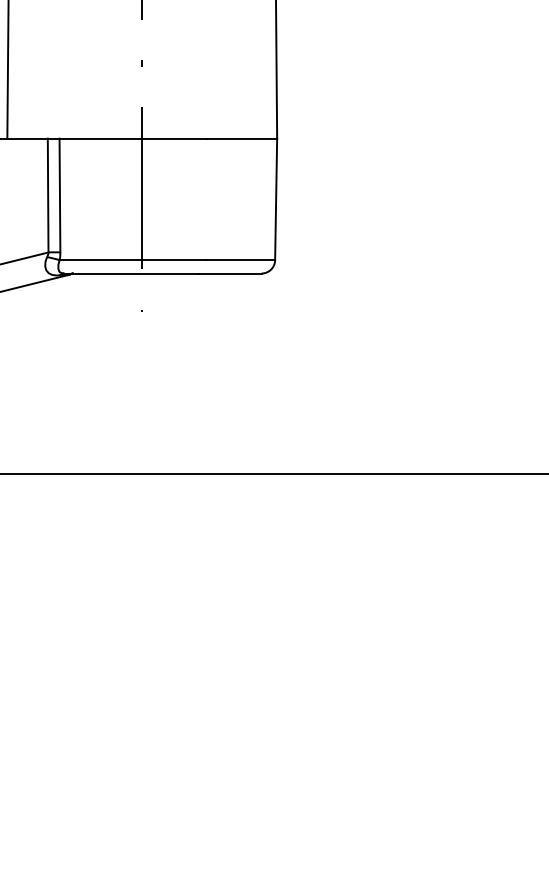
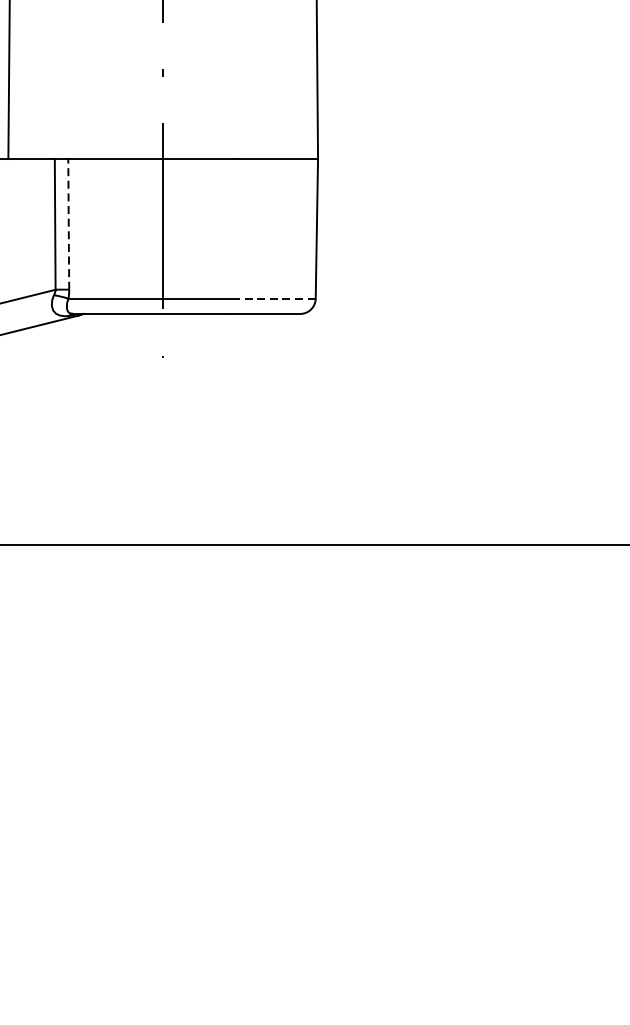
line: (59, 195) -> (68, 224), solid -> dashed
line: (240, 260) -> (275, 299), solid -> dashed

